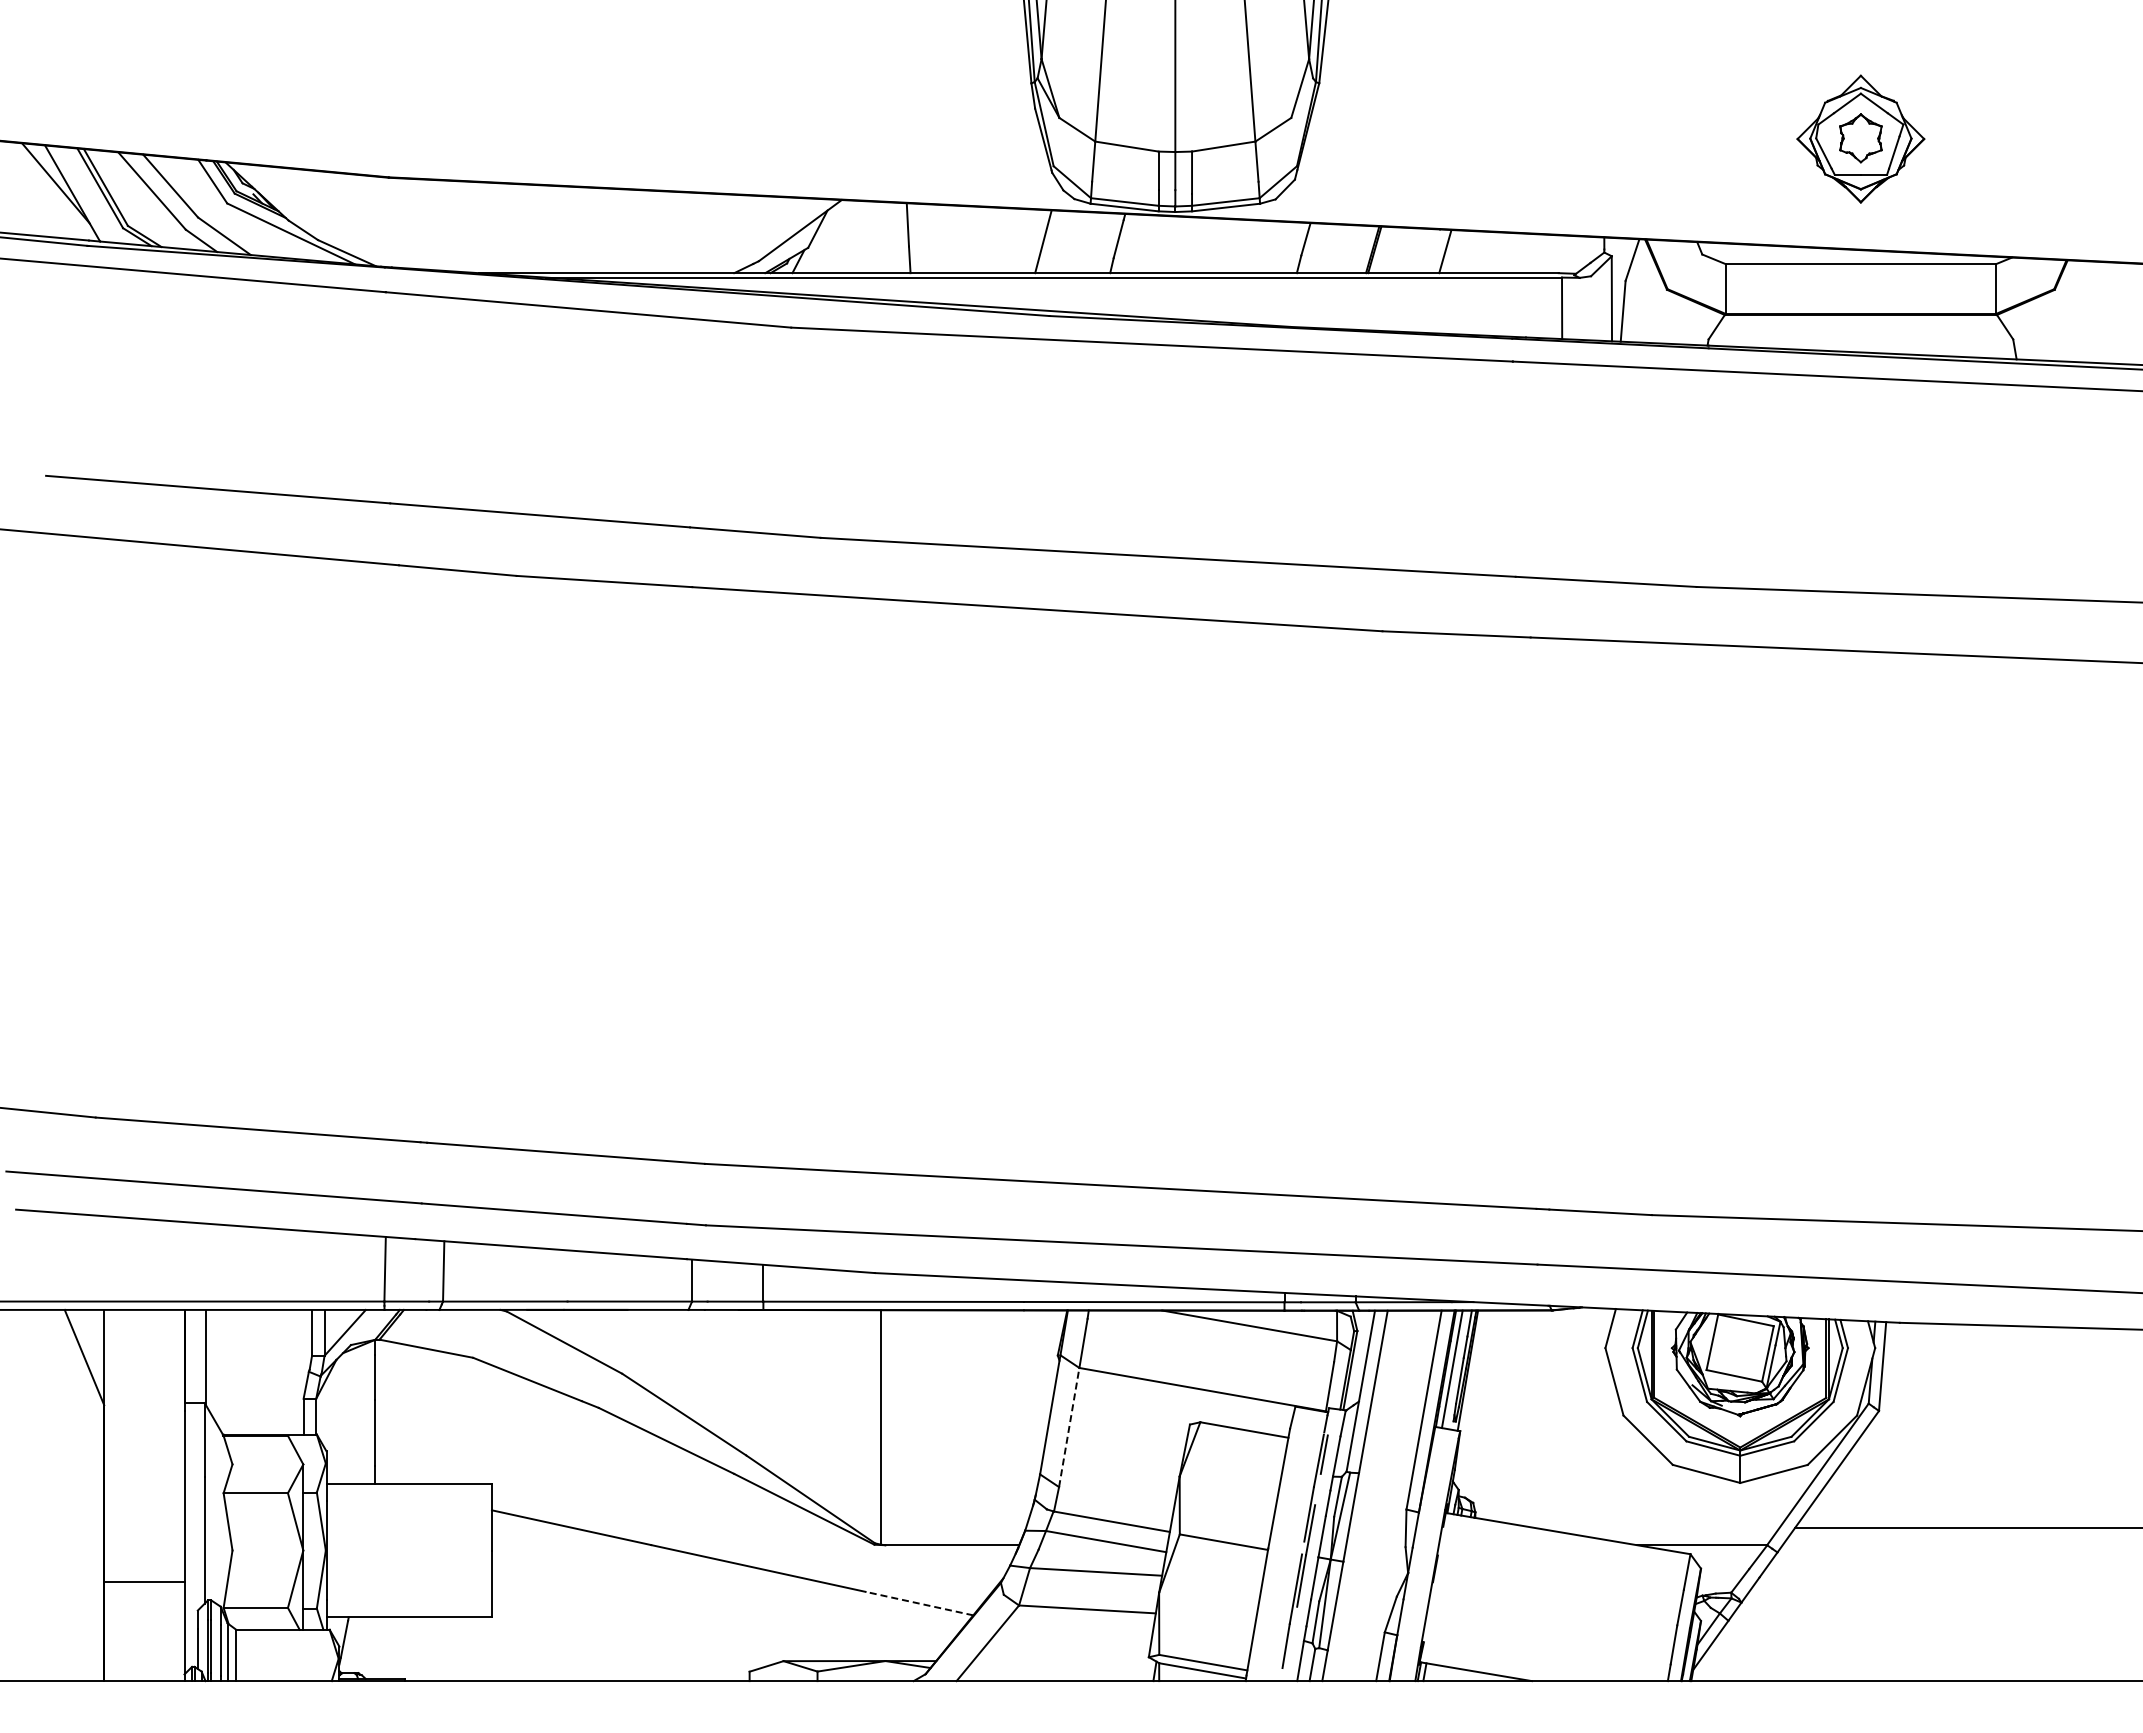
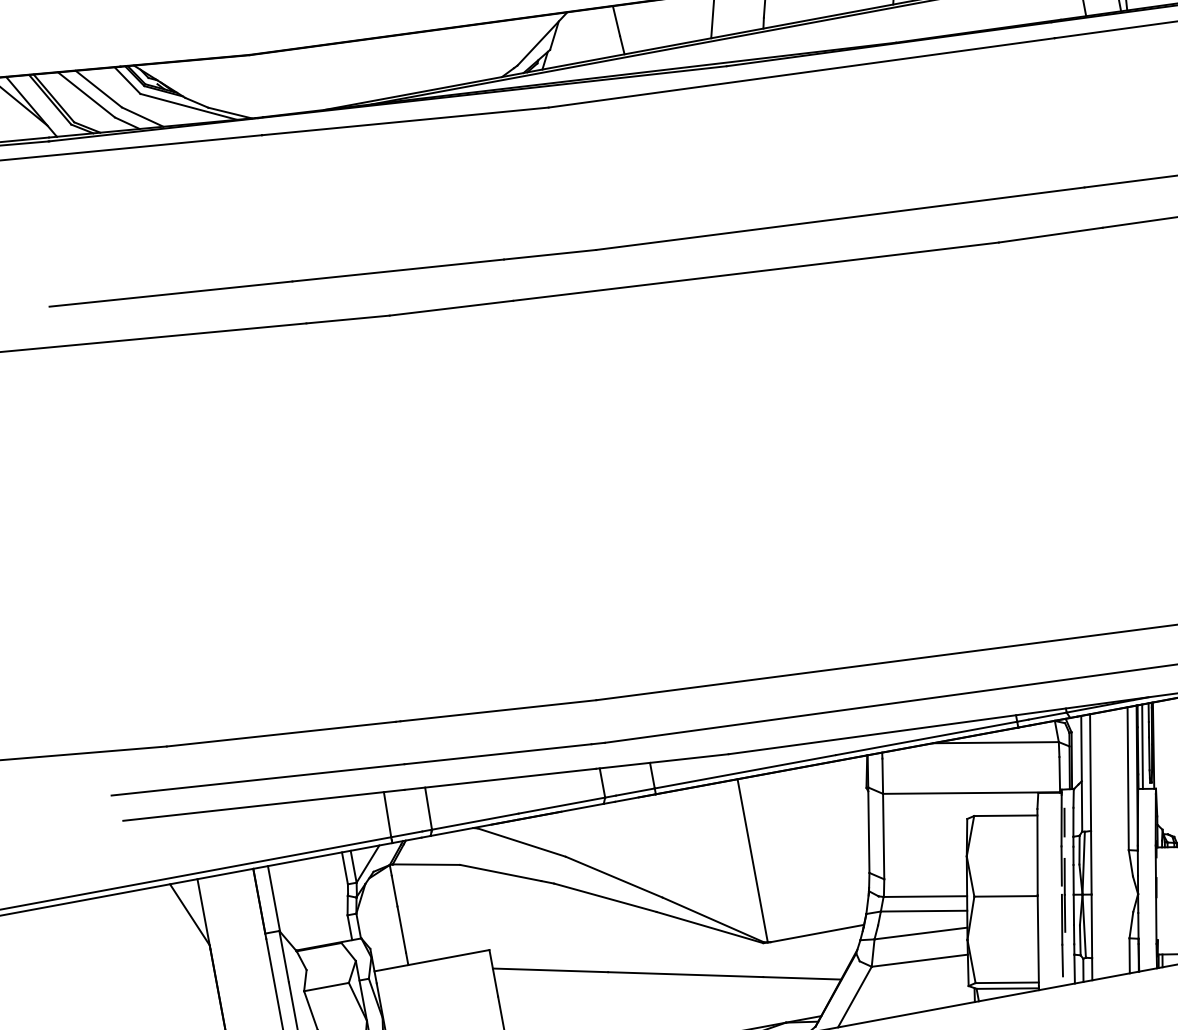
line: (1069, 1427) -> (883, 836), dashed -> solid
line: (918, 1603) -> (801, 978), dashed -> solid

